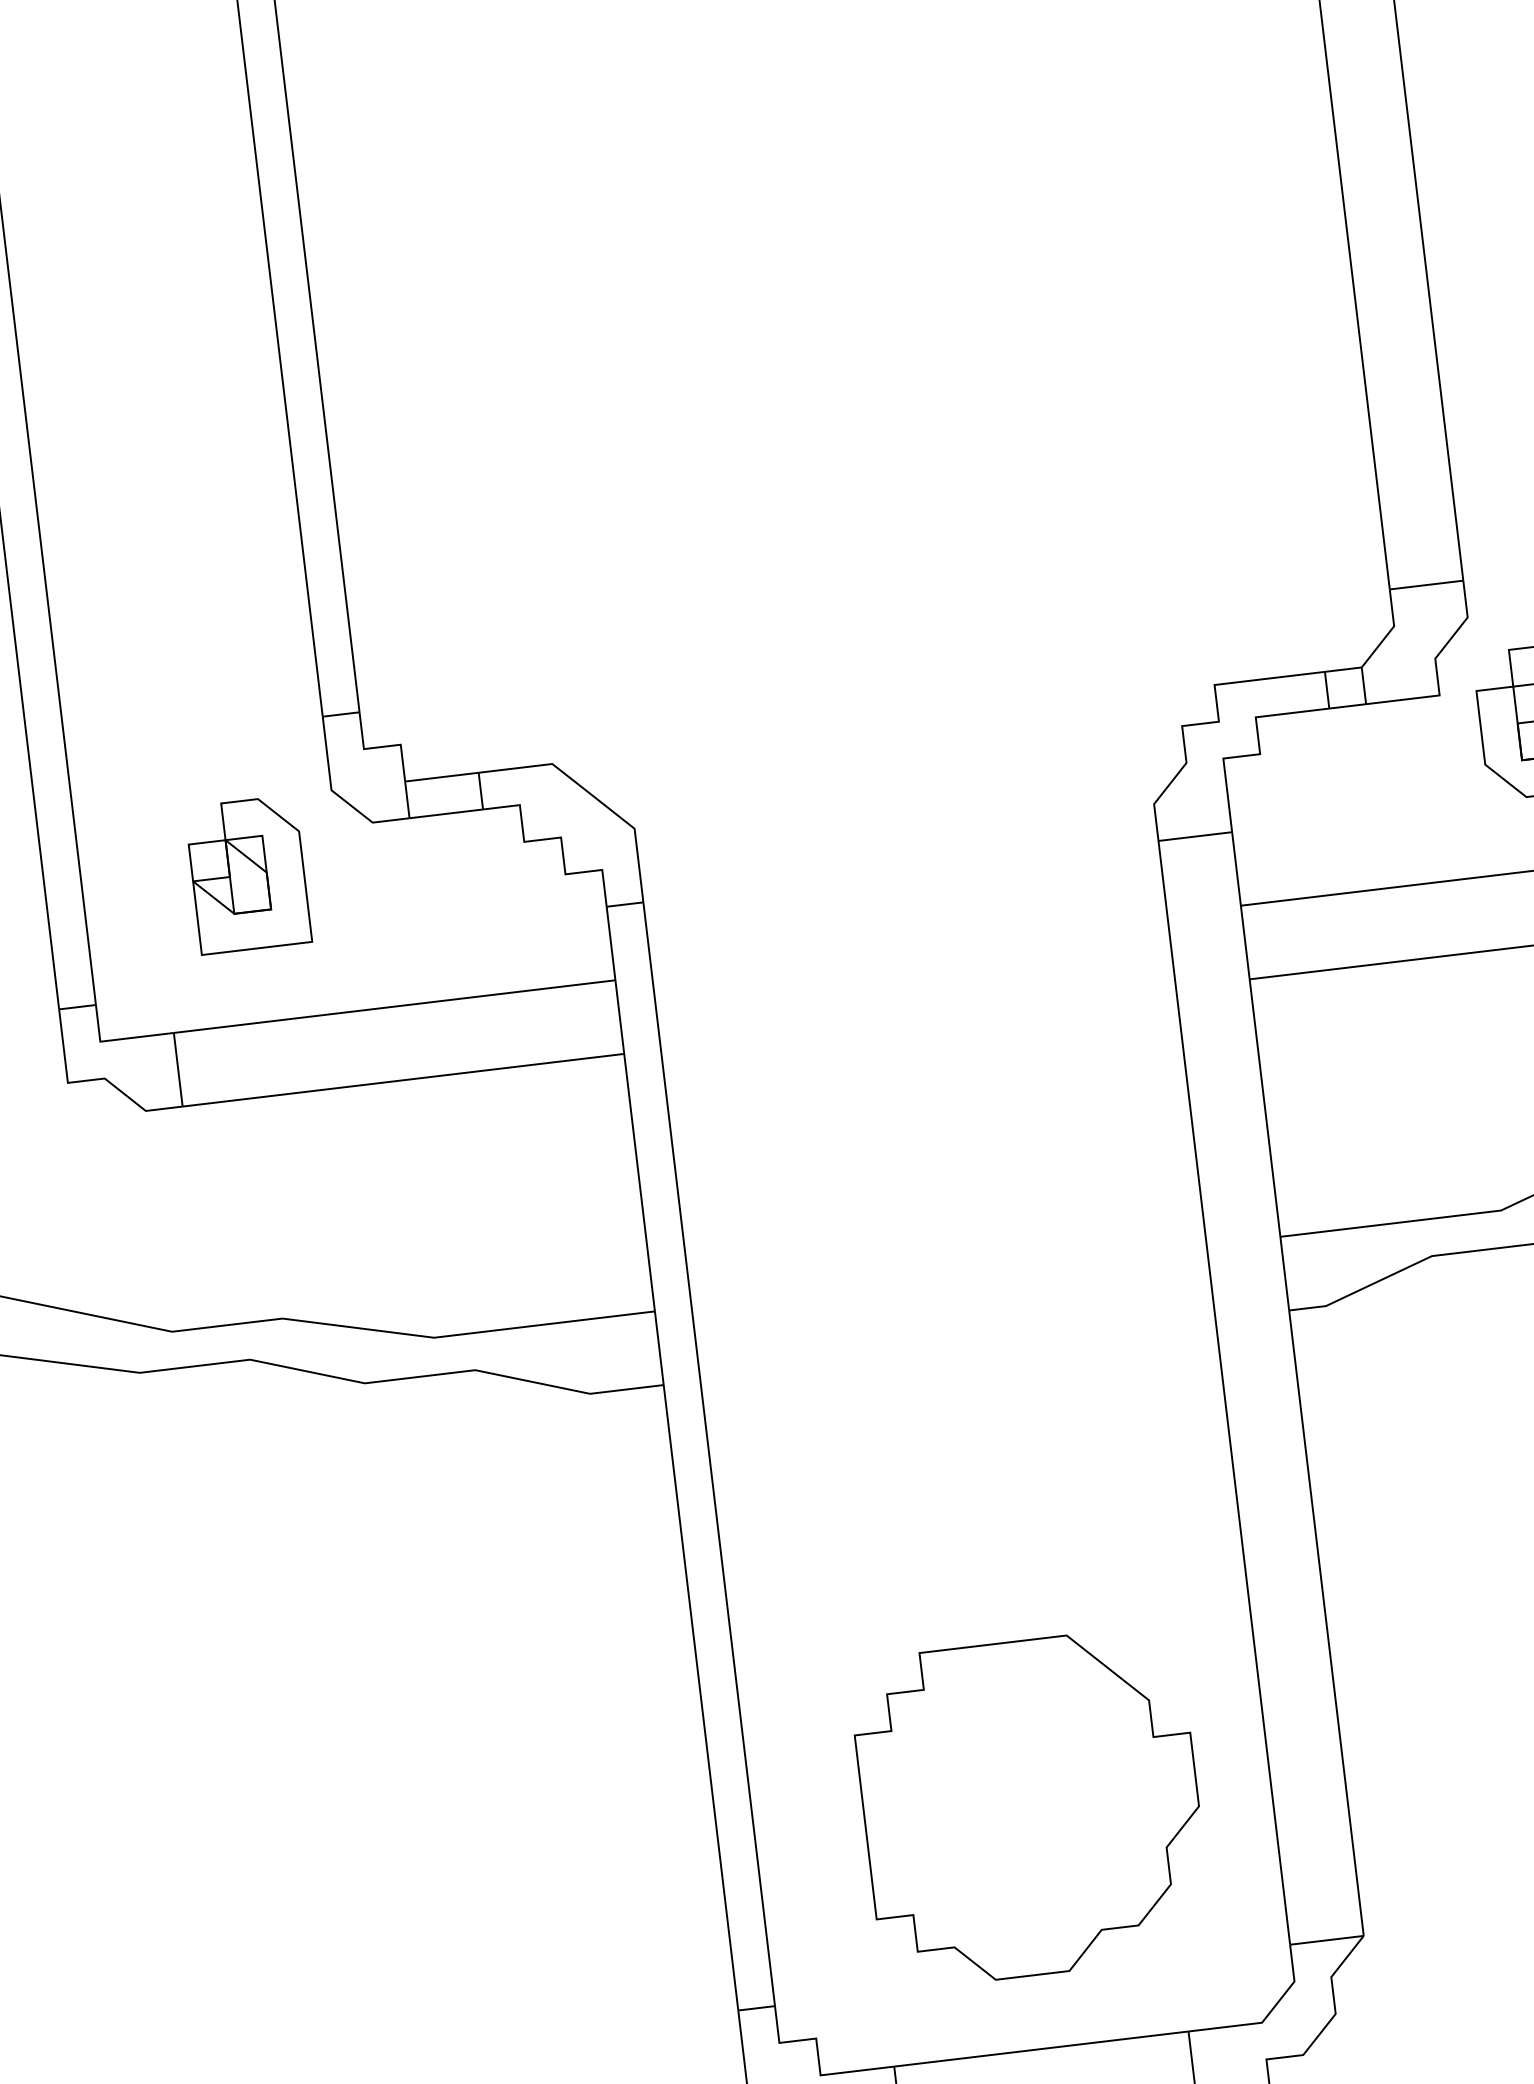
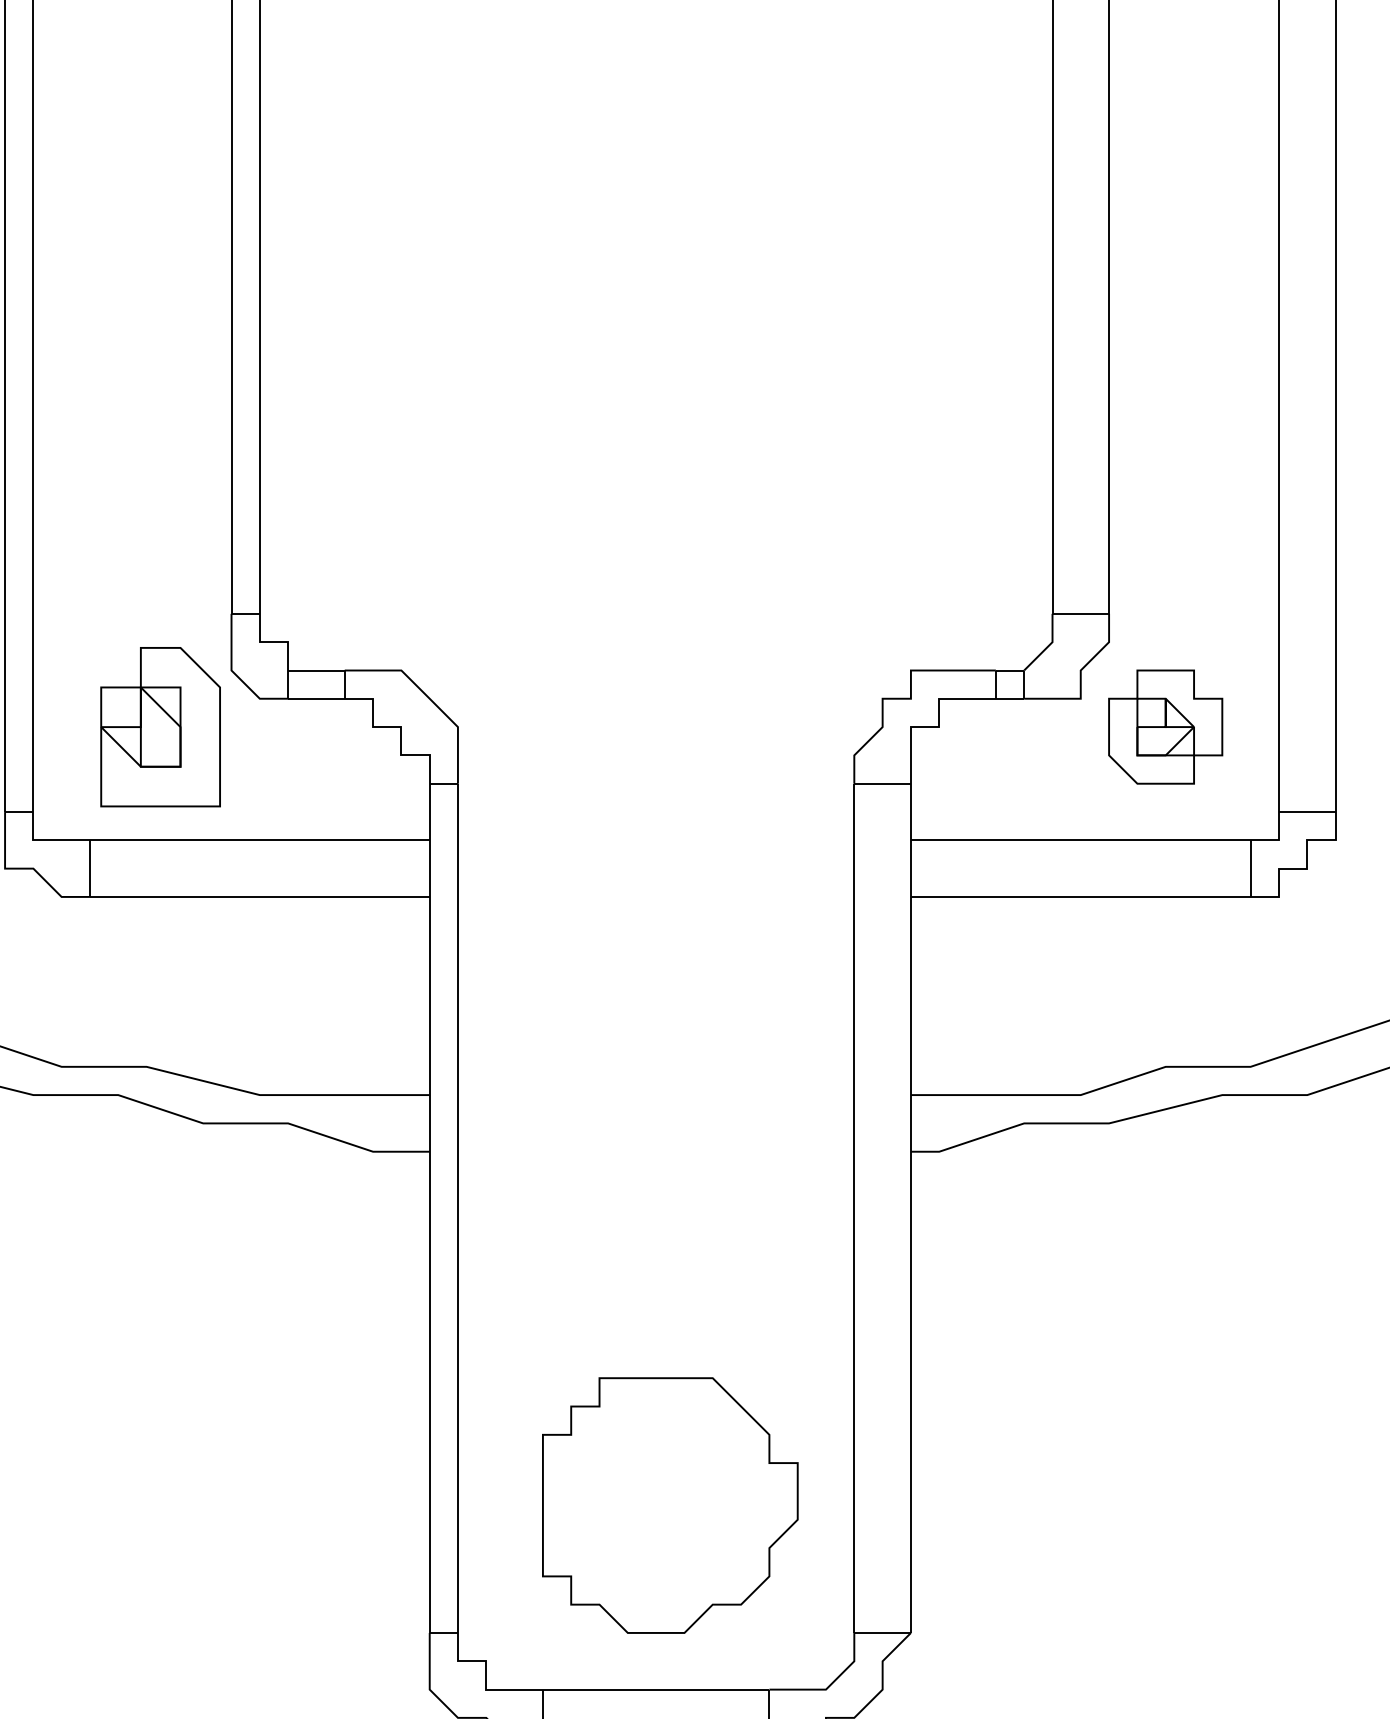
part: (247, 874) -> (160, 726), size x1.4

